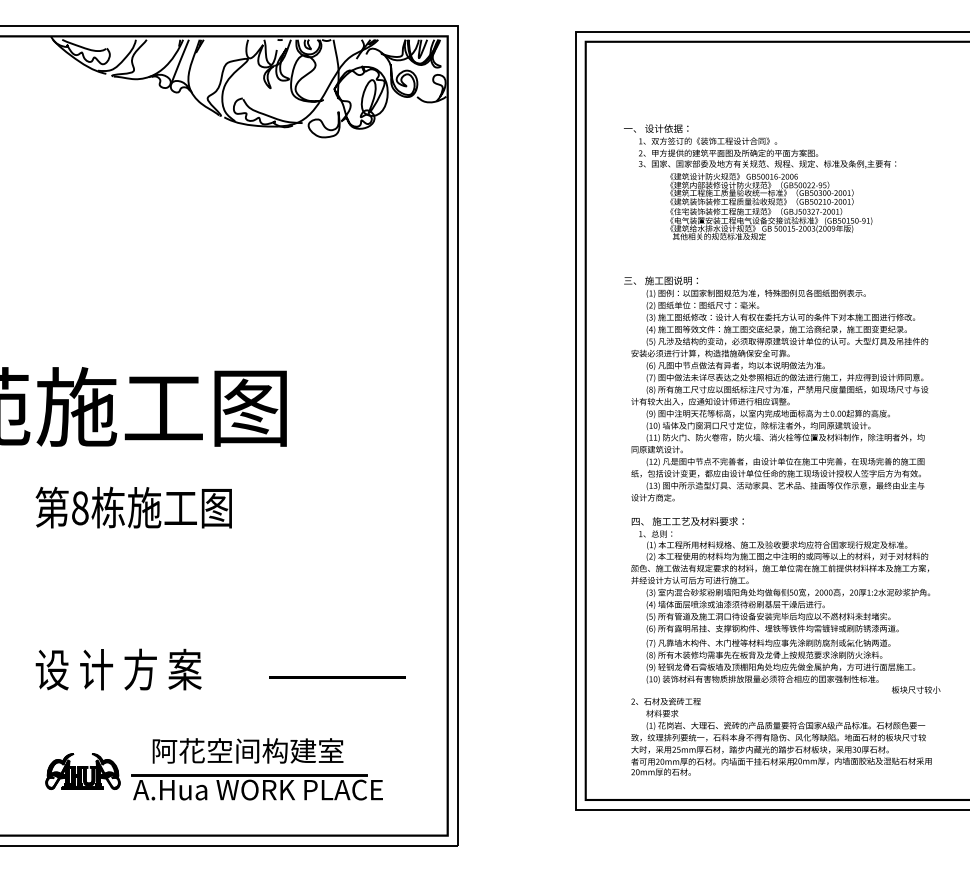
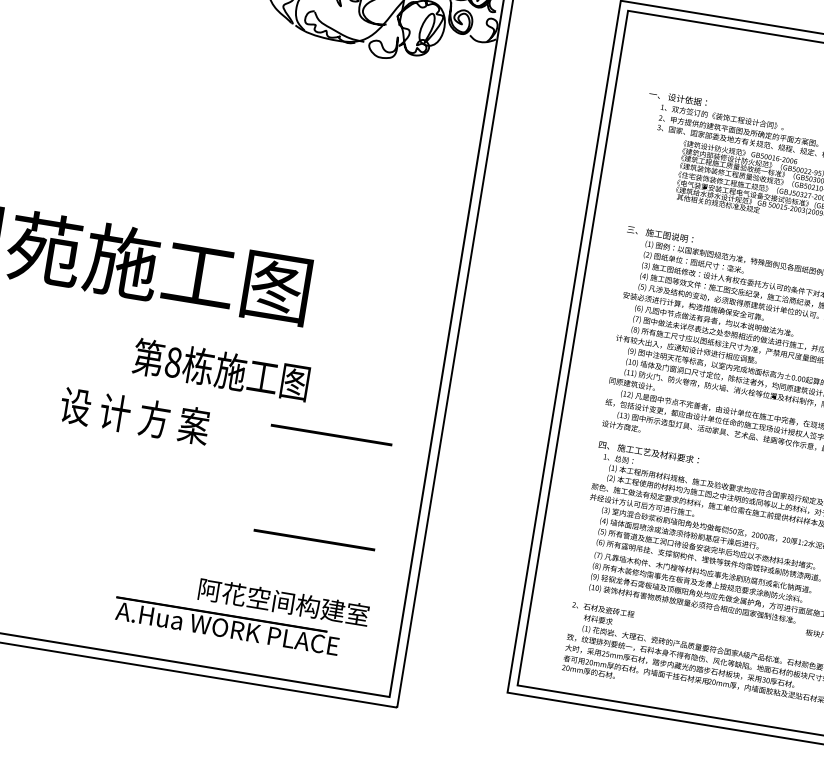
text: (133, 507) -> (221, 369), moved
line: (337, 559) -> (331, 435), added
text: (118, 669) -> (134, 415), moved
text: (247, 750) -> (283, 601), moved
part: (82, 771) -> (73, 586), removed

